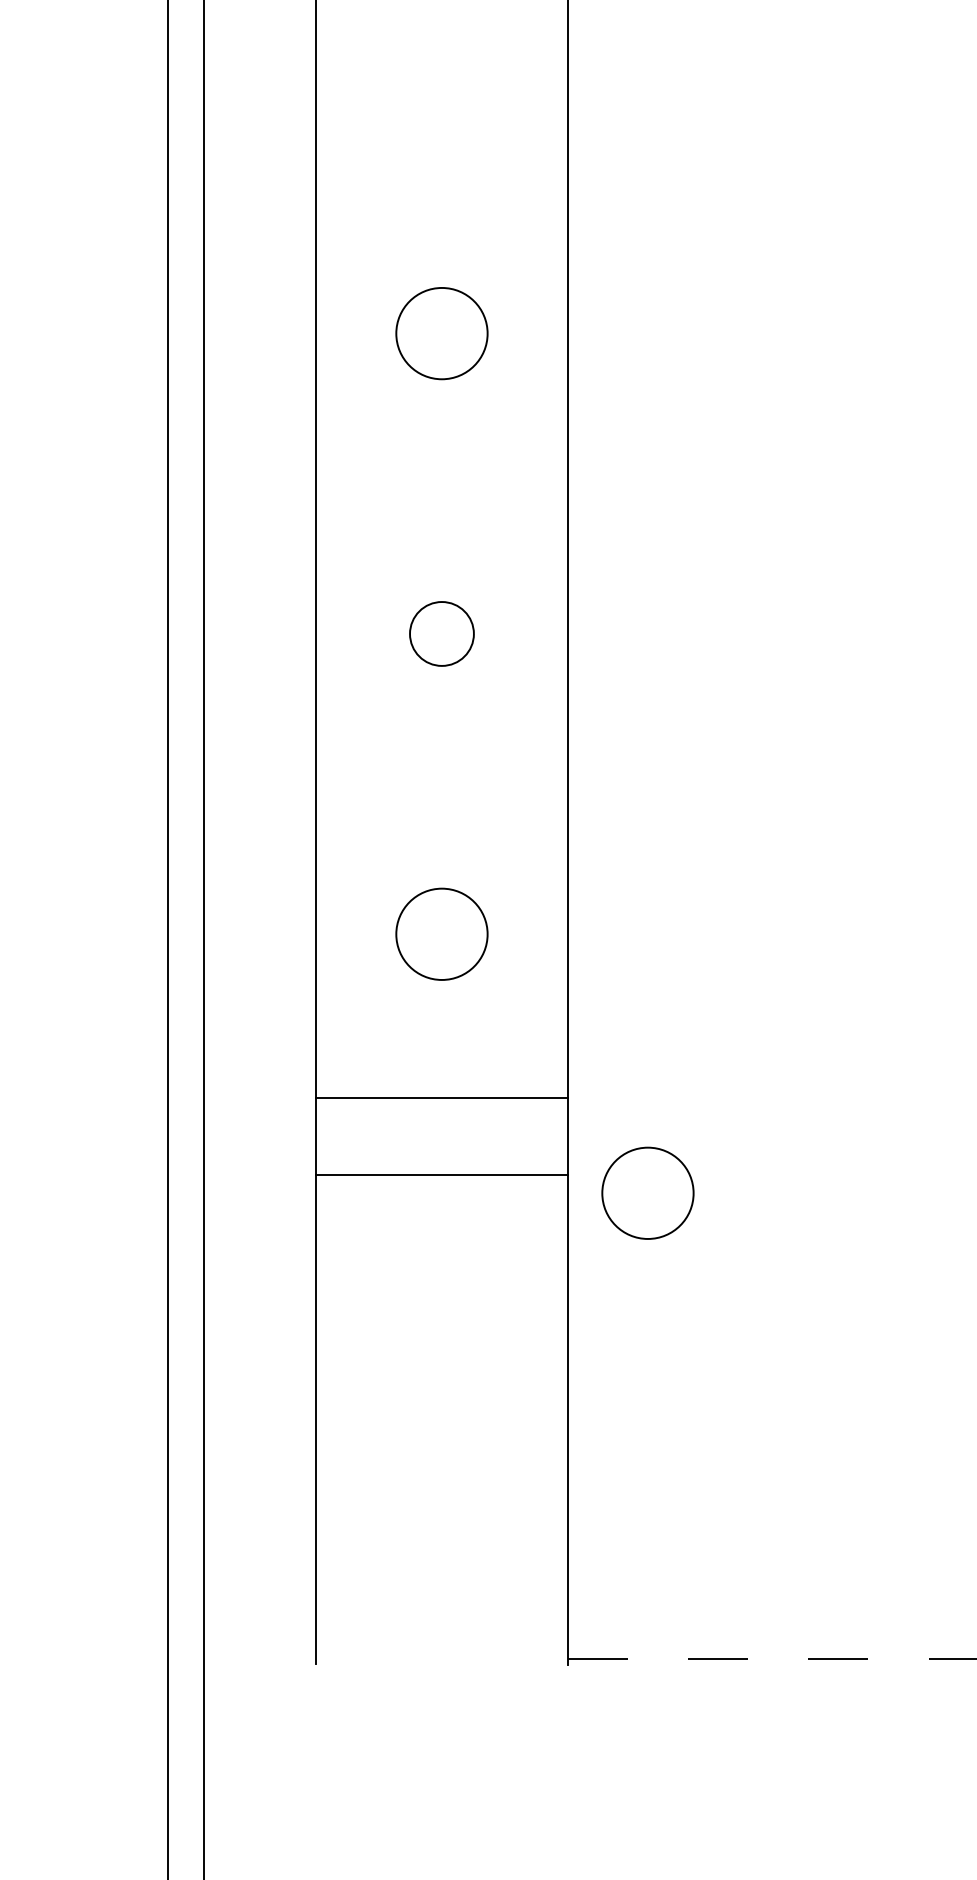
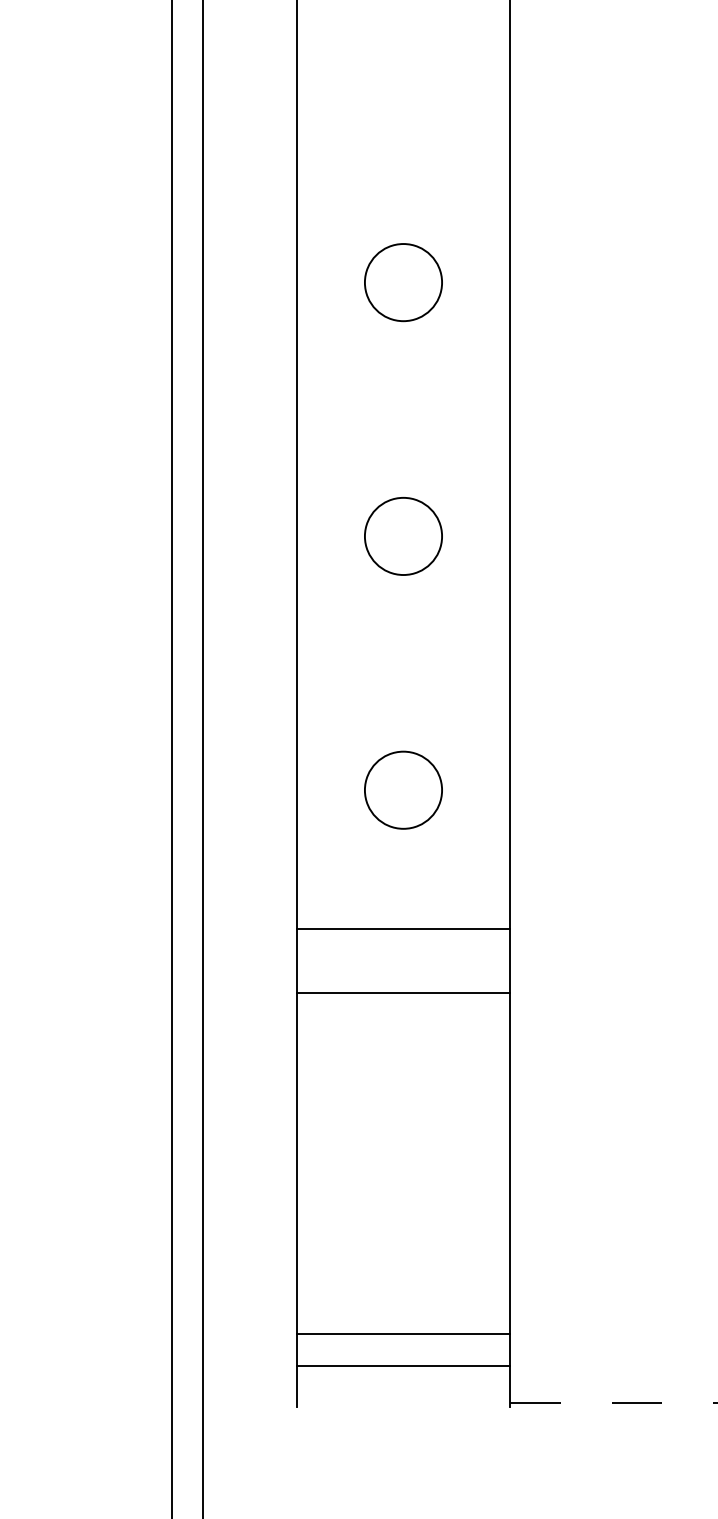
circle: (441, 633) -> (403, 536), size x1.43
circle: (647, 1192) -> (577, 1008), removed
line: (441, 1577) -> (403, 1333), added
line: (441, 1615) -> (403, 1365), added

